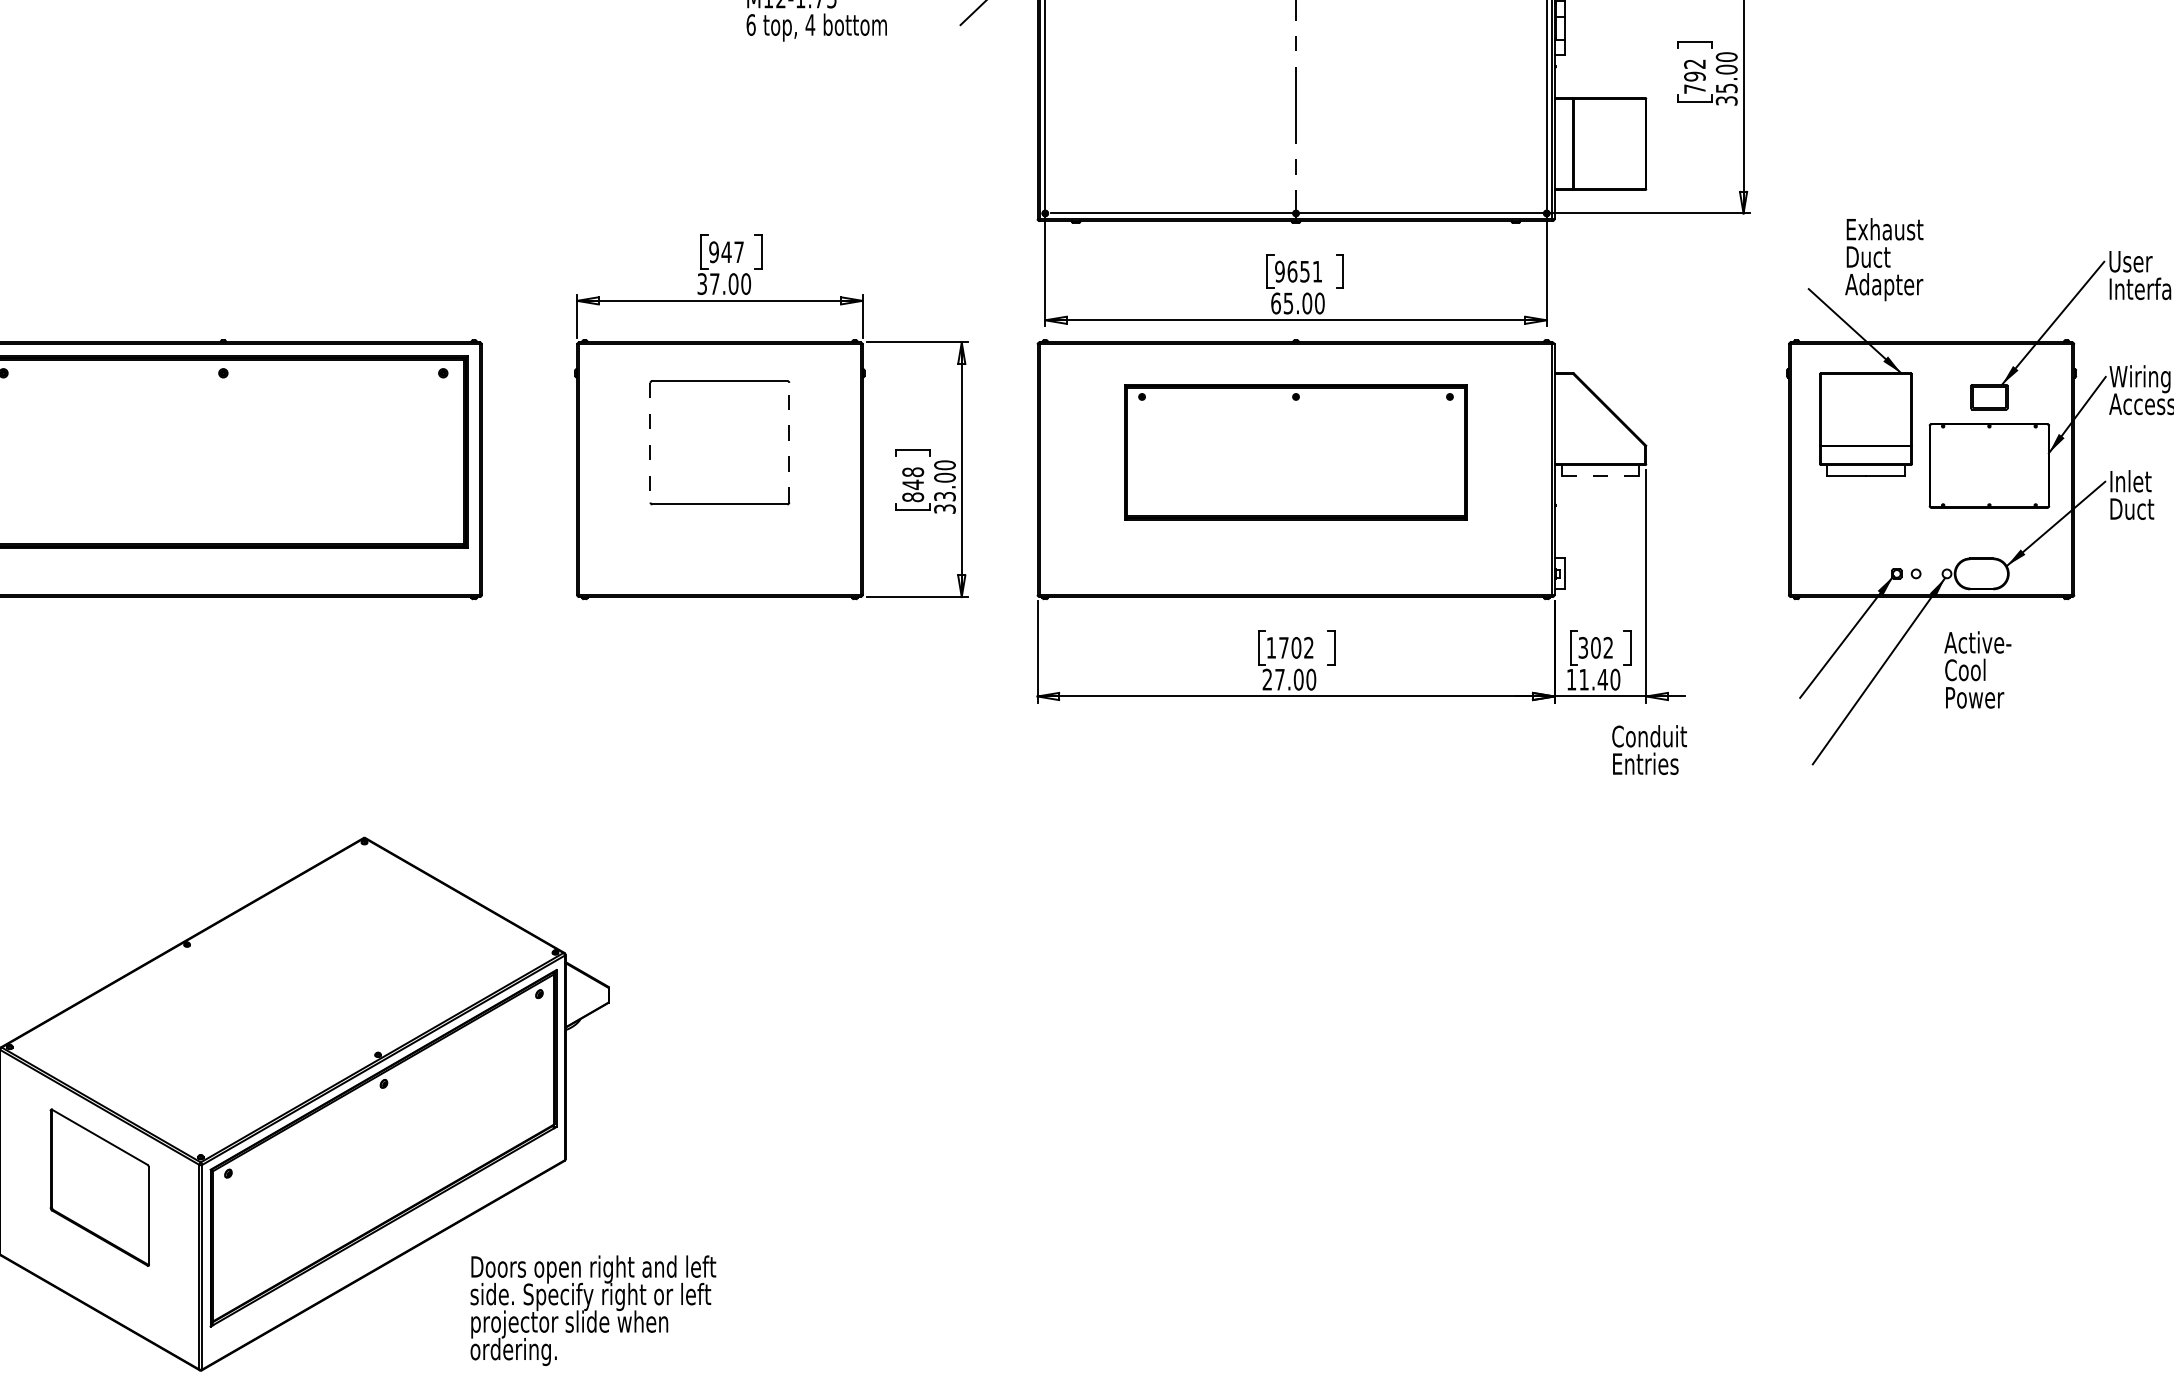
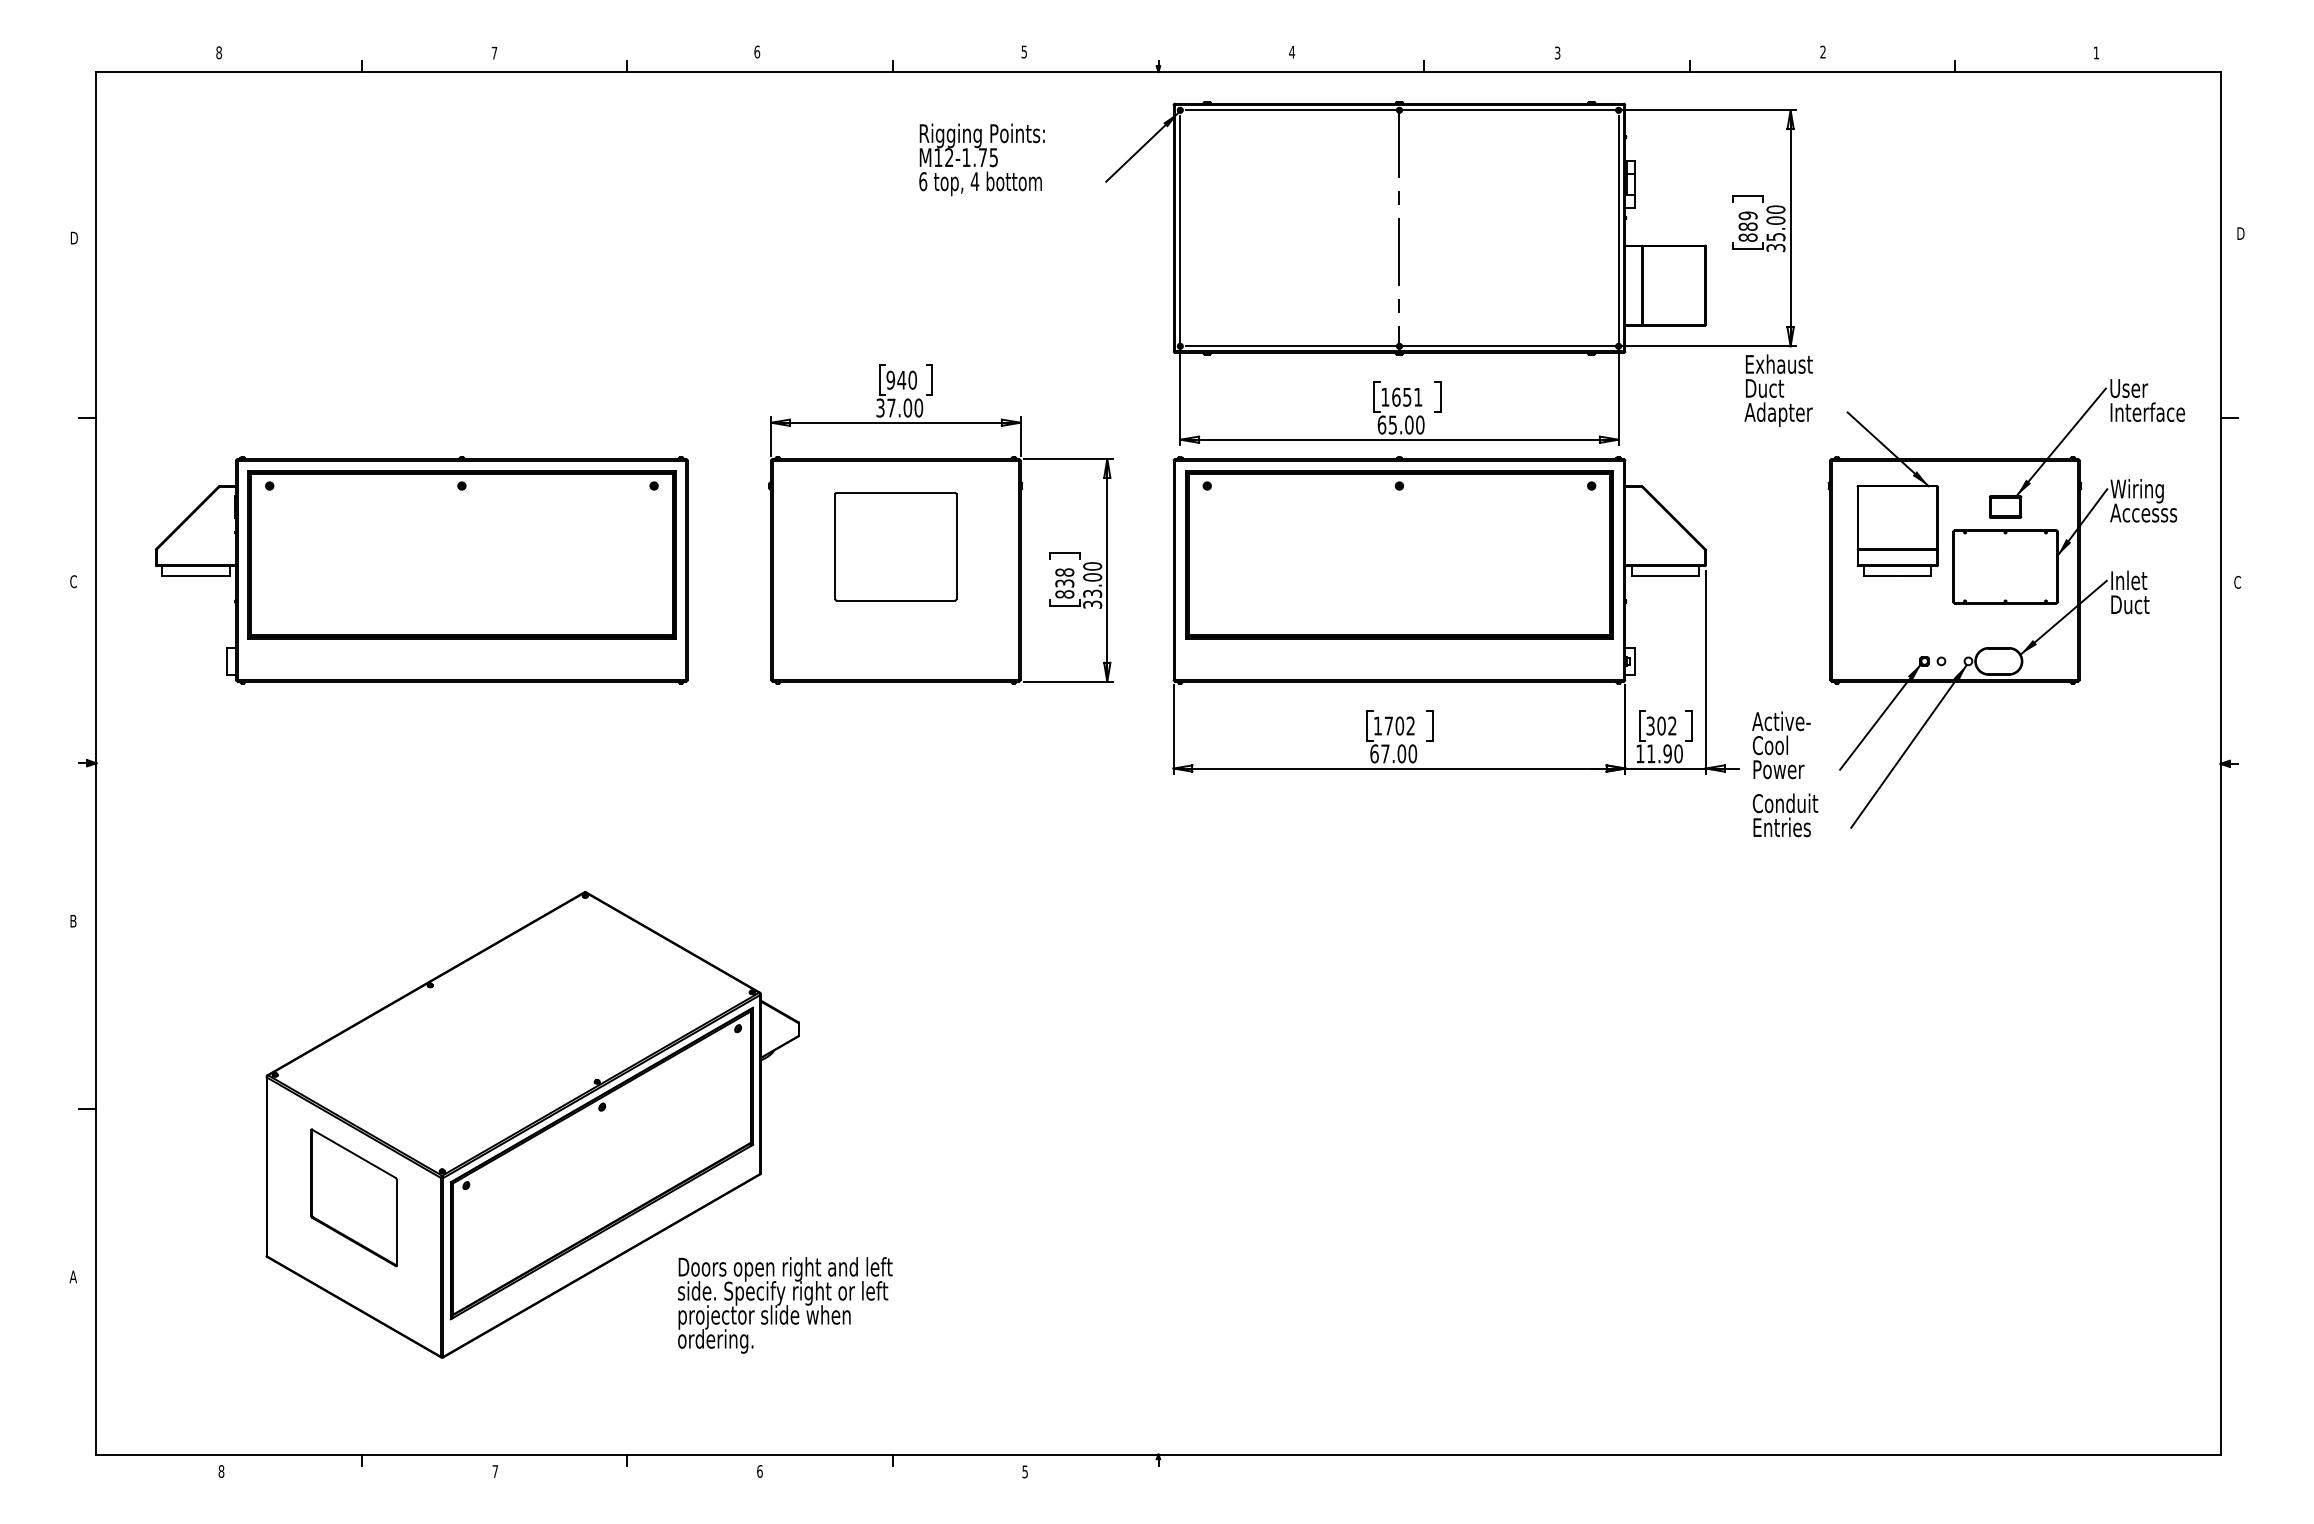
text: (1694, 76) -> (1747, 226), 792 -> 889
text: (738, 251) -> (912, 379), 947 -> 940
text: (1884, 259) -> (1778, 390), moved
text: (1280, 270) -> (1385, 396), 9651 -> 1651
line: (789, 442) -> (956, 546), dashed -> solid
line: (650, 443) -> (835, 547), dashed -> solid
part: (1296, 451) -> (1399, 554), size x1.43
line: (1600, 475) -> (1665, 575), dashed -> solid
text: (912, 484) -> (1064, 583), 848 -> 838
text: (1977, 670) -> (1781, 745), moved
text: (1267, 679) -> (1374, 753), 27.00 -> 67.00
text: (1602, 679) -> (1667, 753), 11.40 -> 11.90
text: (1649, 750) -> (1785, 815), moved

